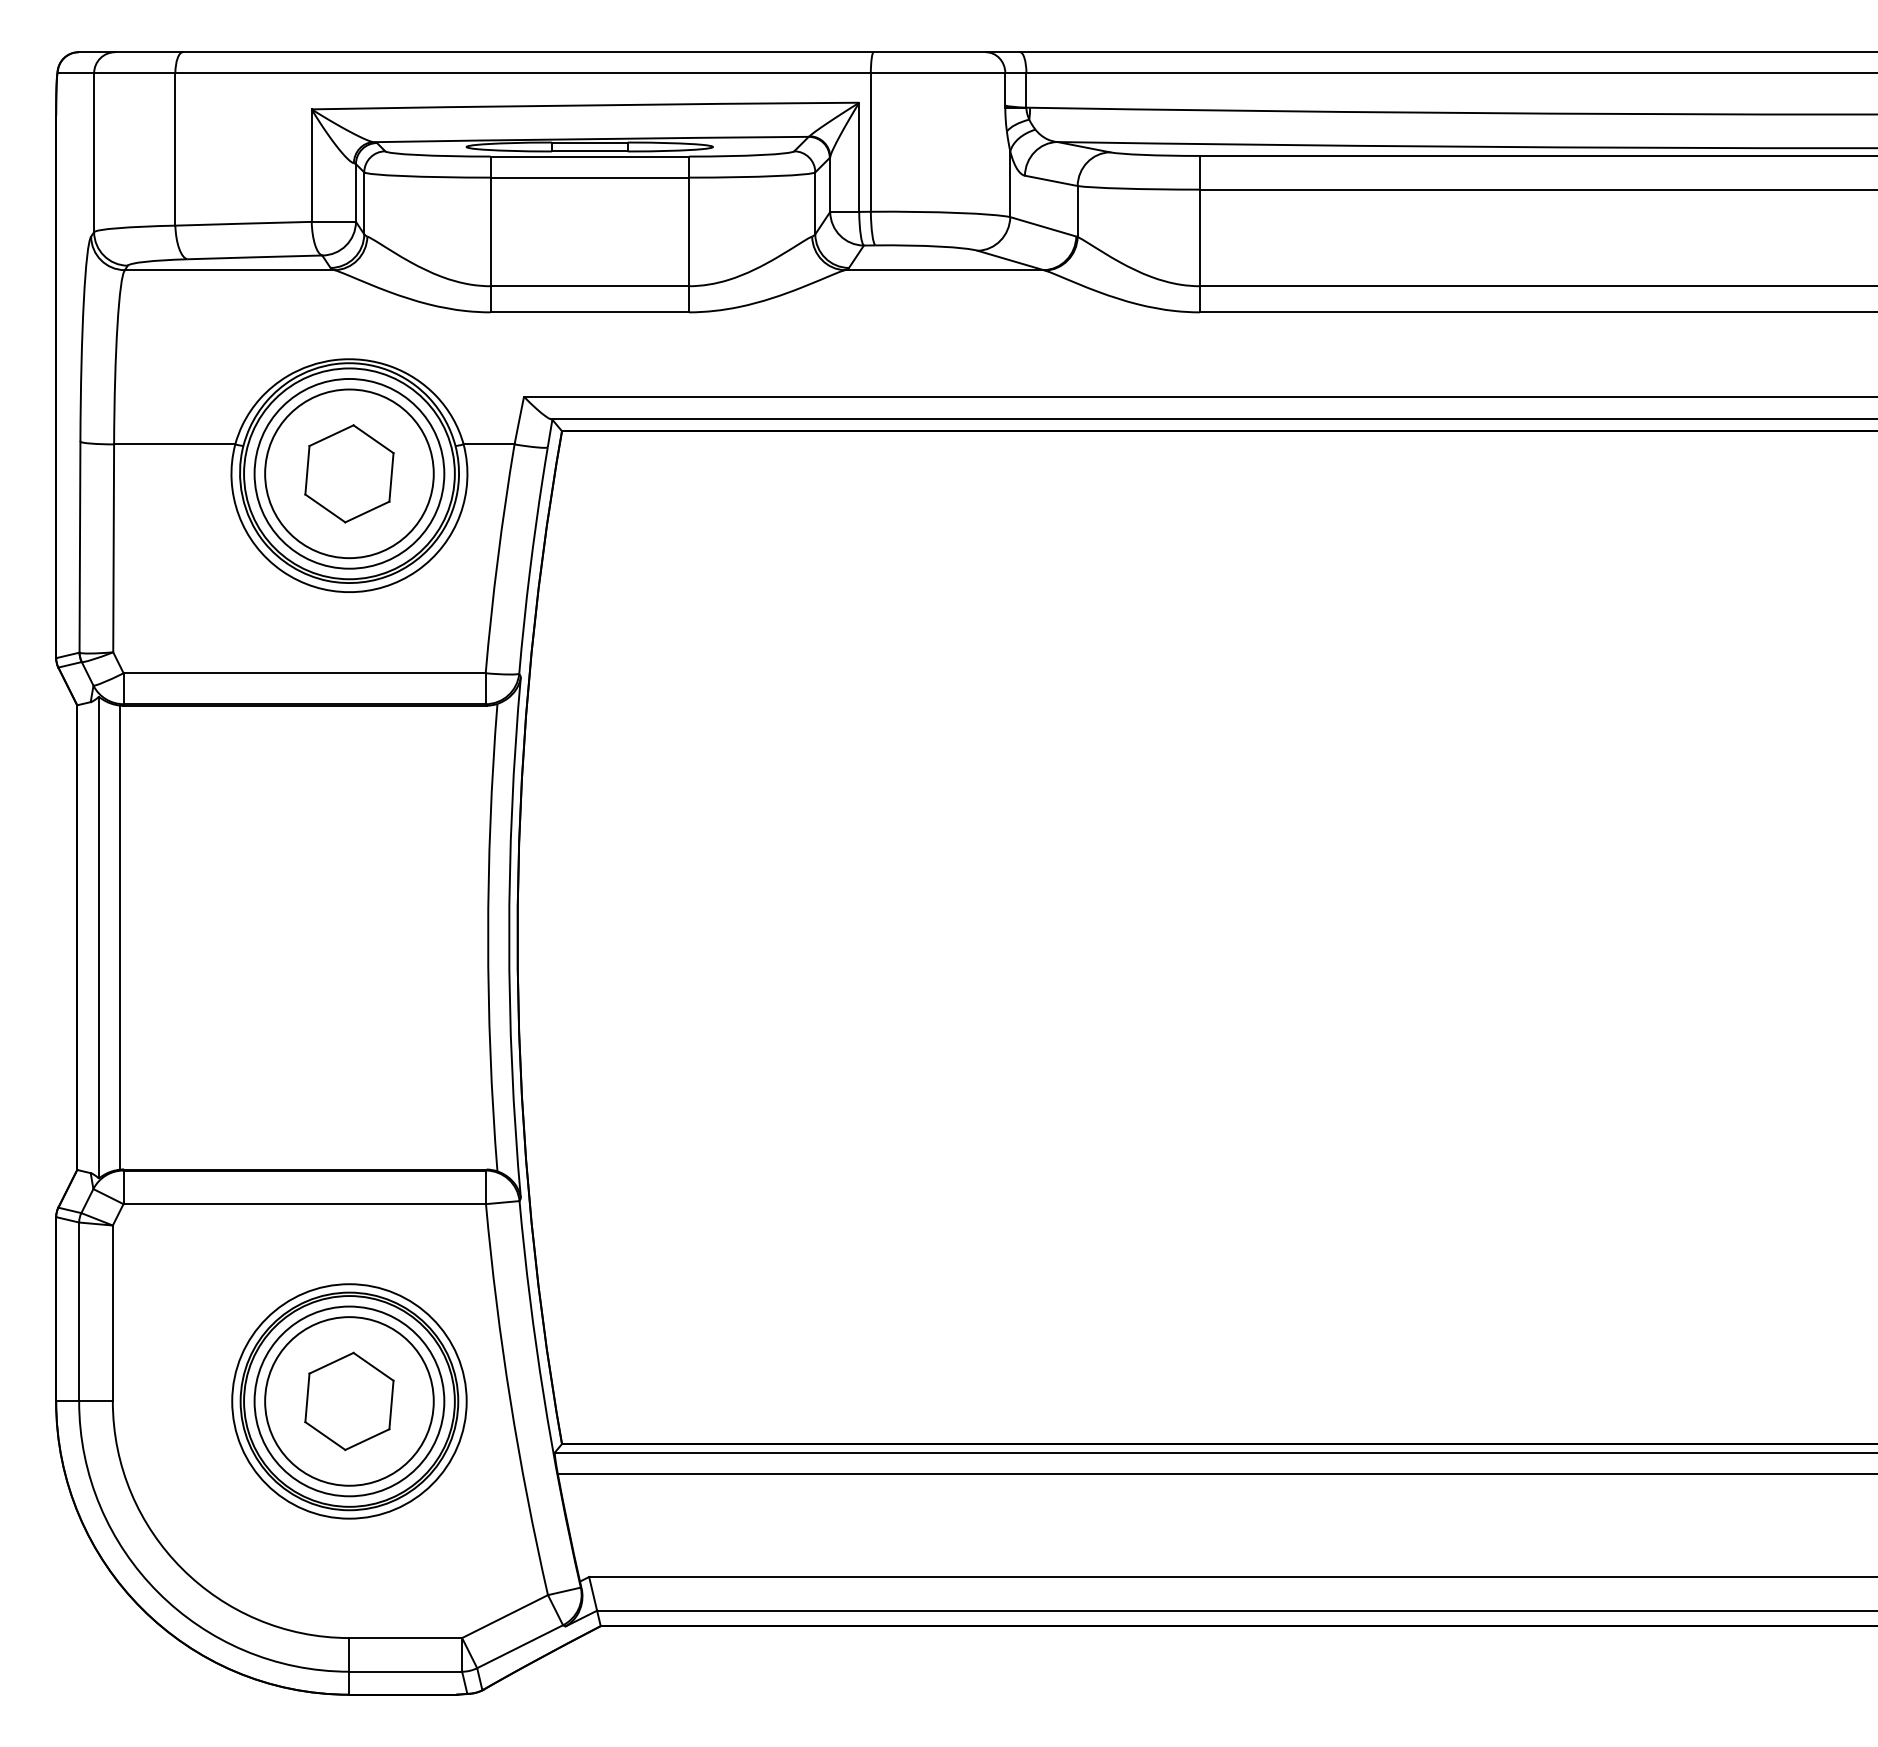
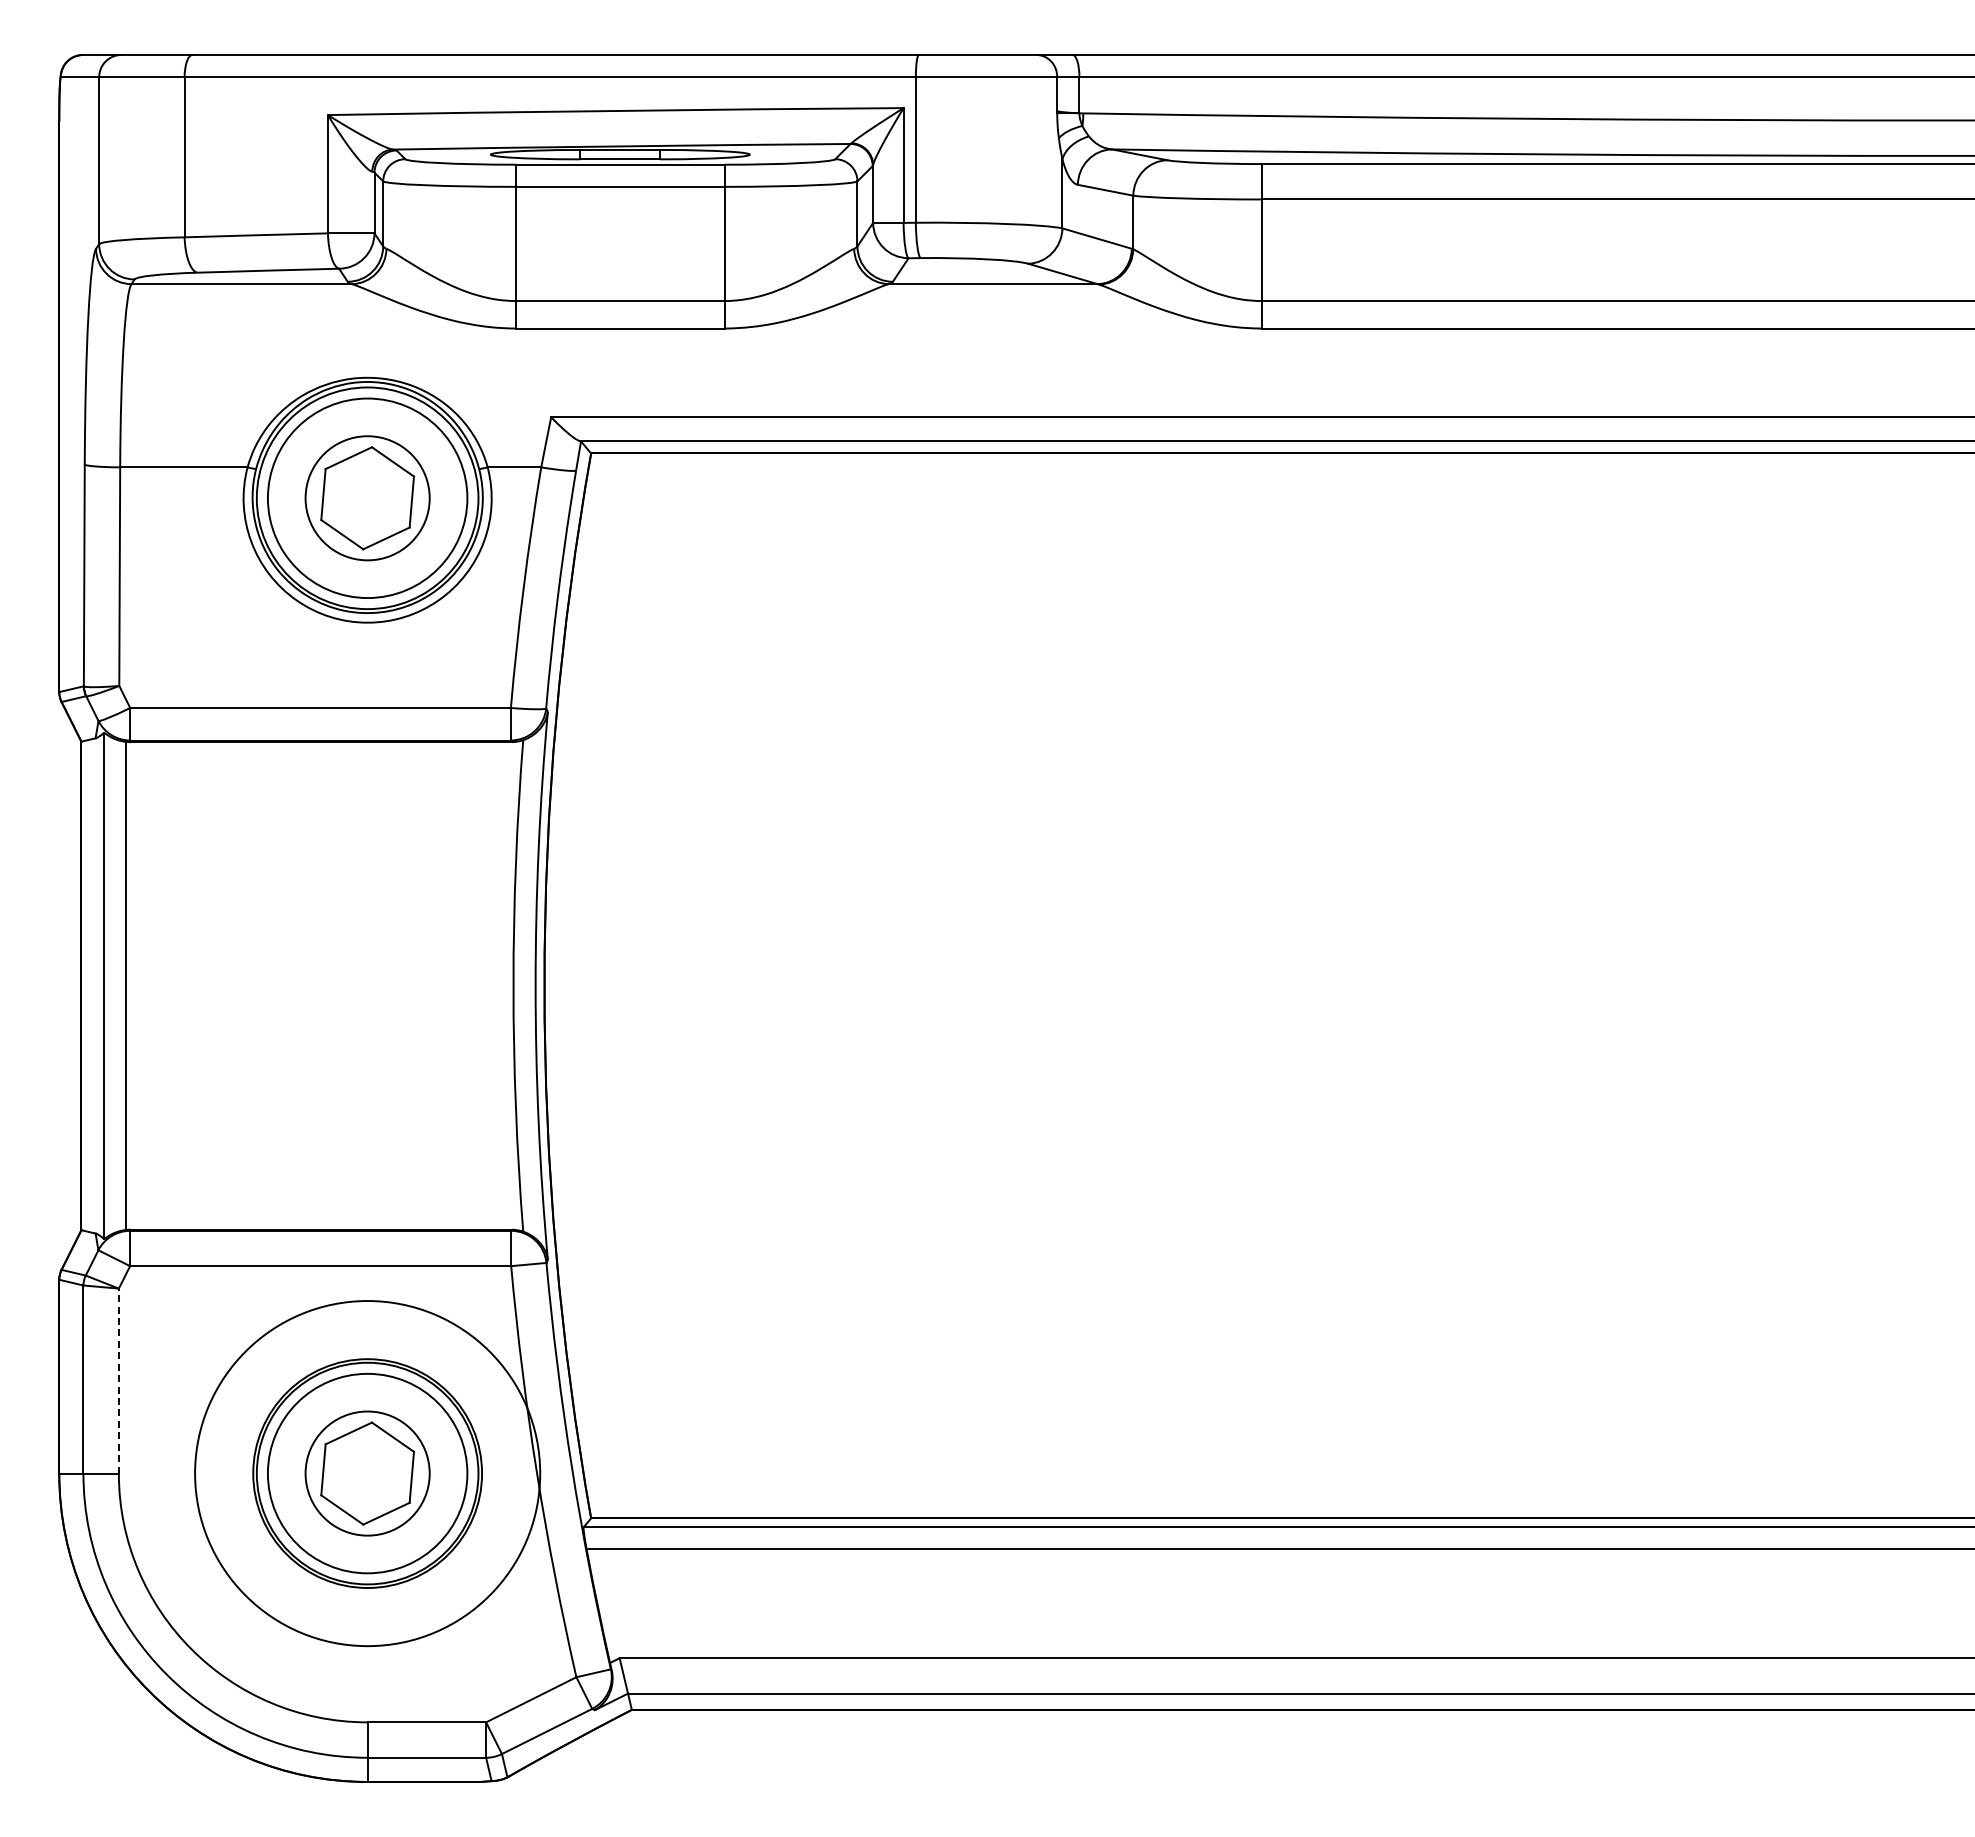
circle: (349, 473) -> (367, 497), size x0.7
line: (112, 1312) -> (118, 1380), solid -> dashed
circle: (349, 1401) -> (367, 1473), size x0.7
circle: (349, 1401) -> (367, 1473), size x1.4

